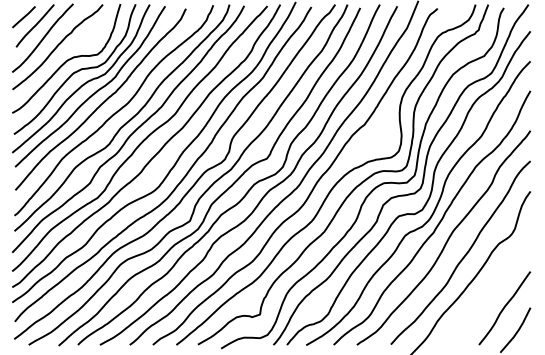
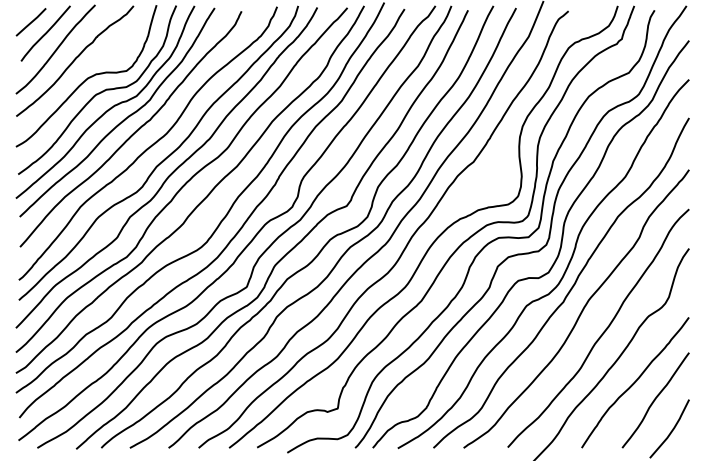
curve: (488, 294) -> (634, 382), added

